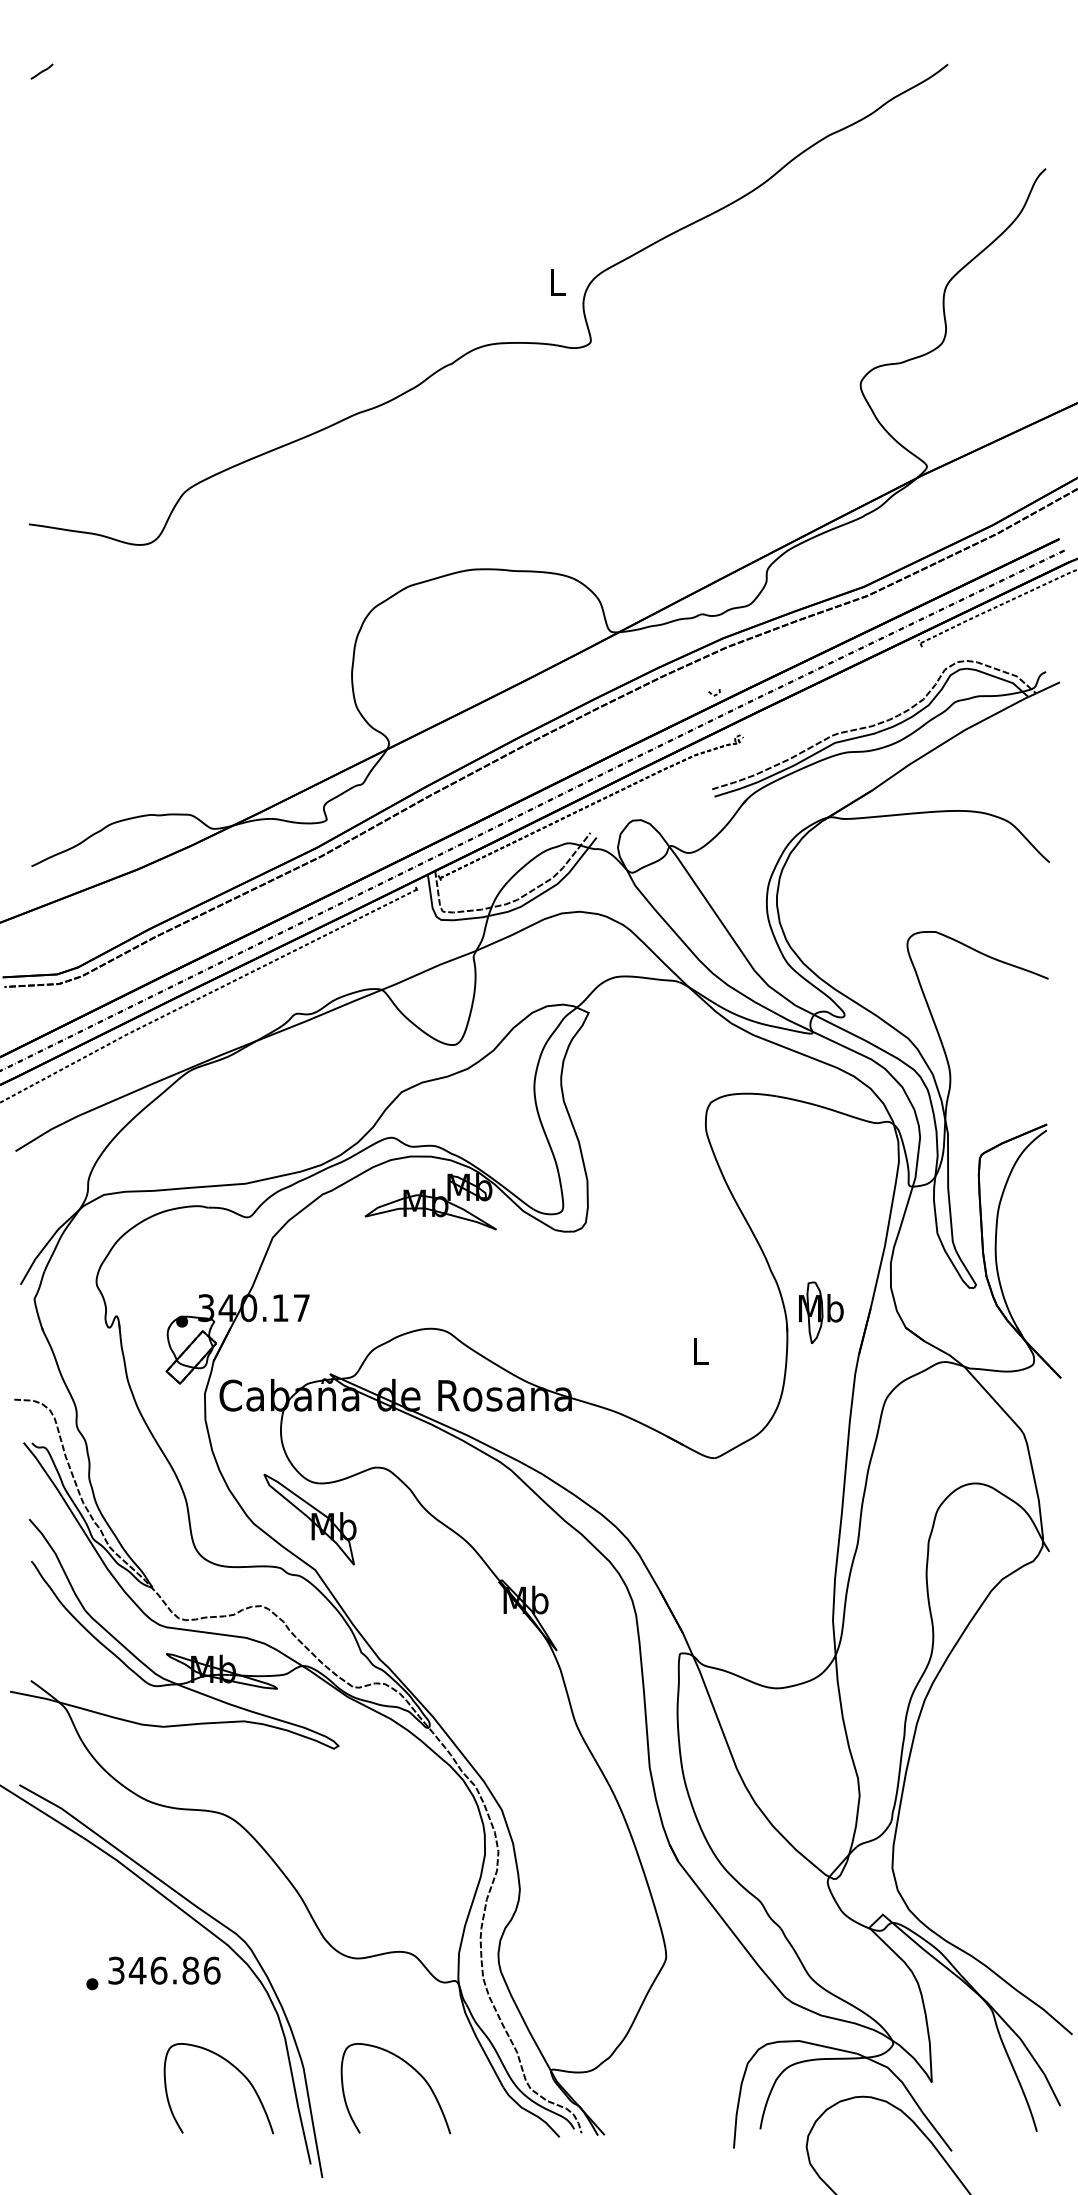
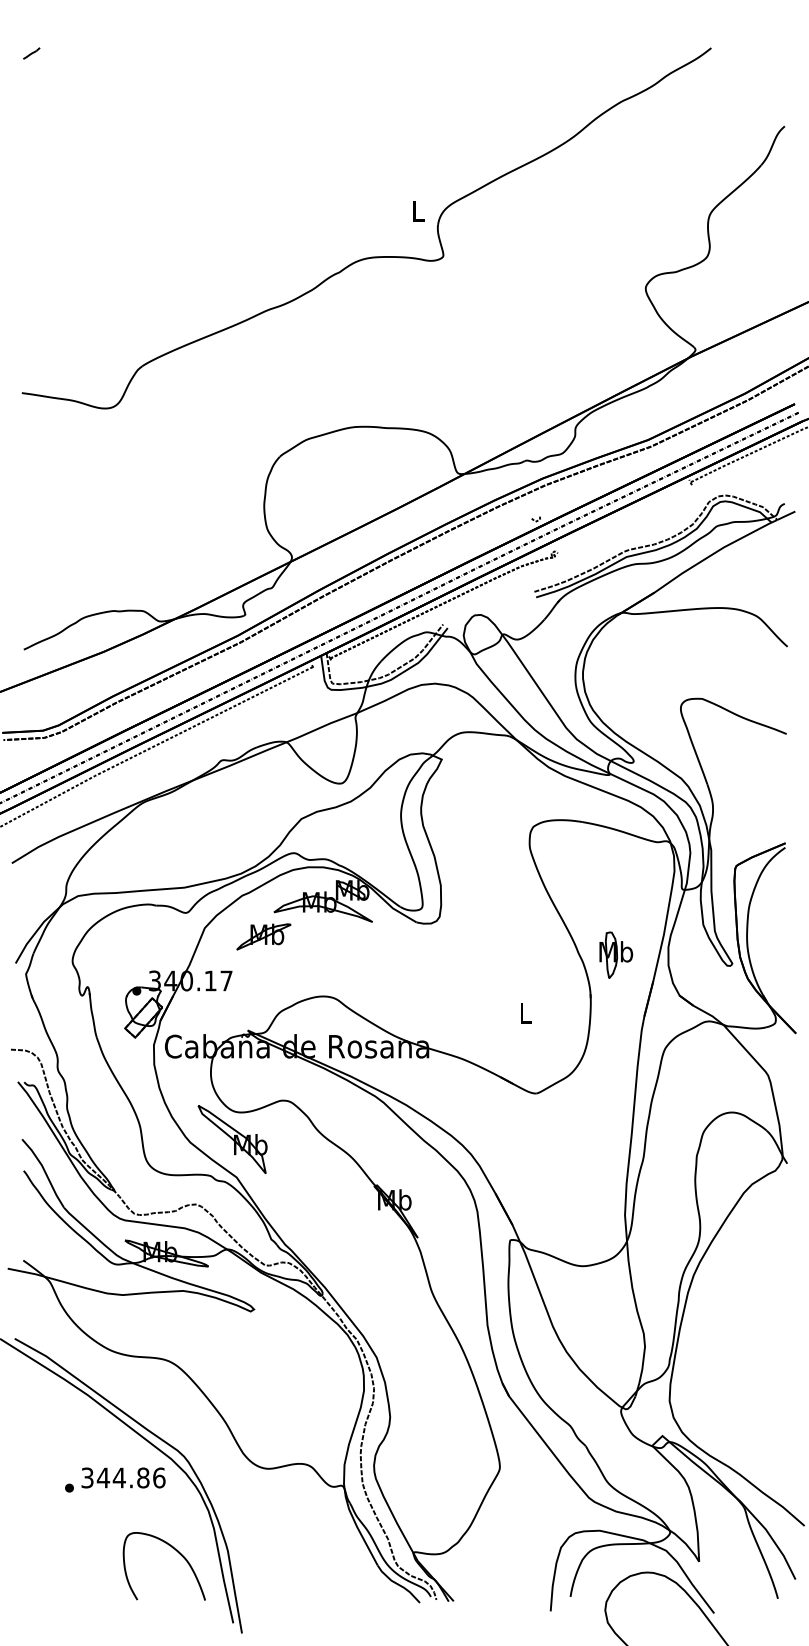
part: (351, 1249) -> (263, 937), added
part: (821, 1312) -> (616, 955), moved
text: (158, 1970) -> (119, 1477), 346.86 -> 344.86
curve: (409, 2066) -> (307, 1549), removed

